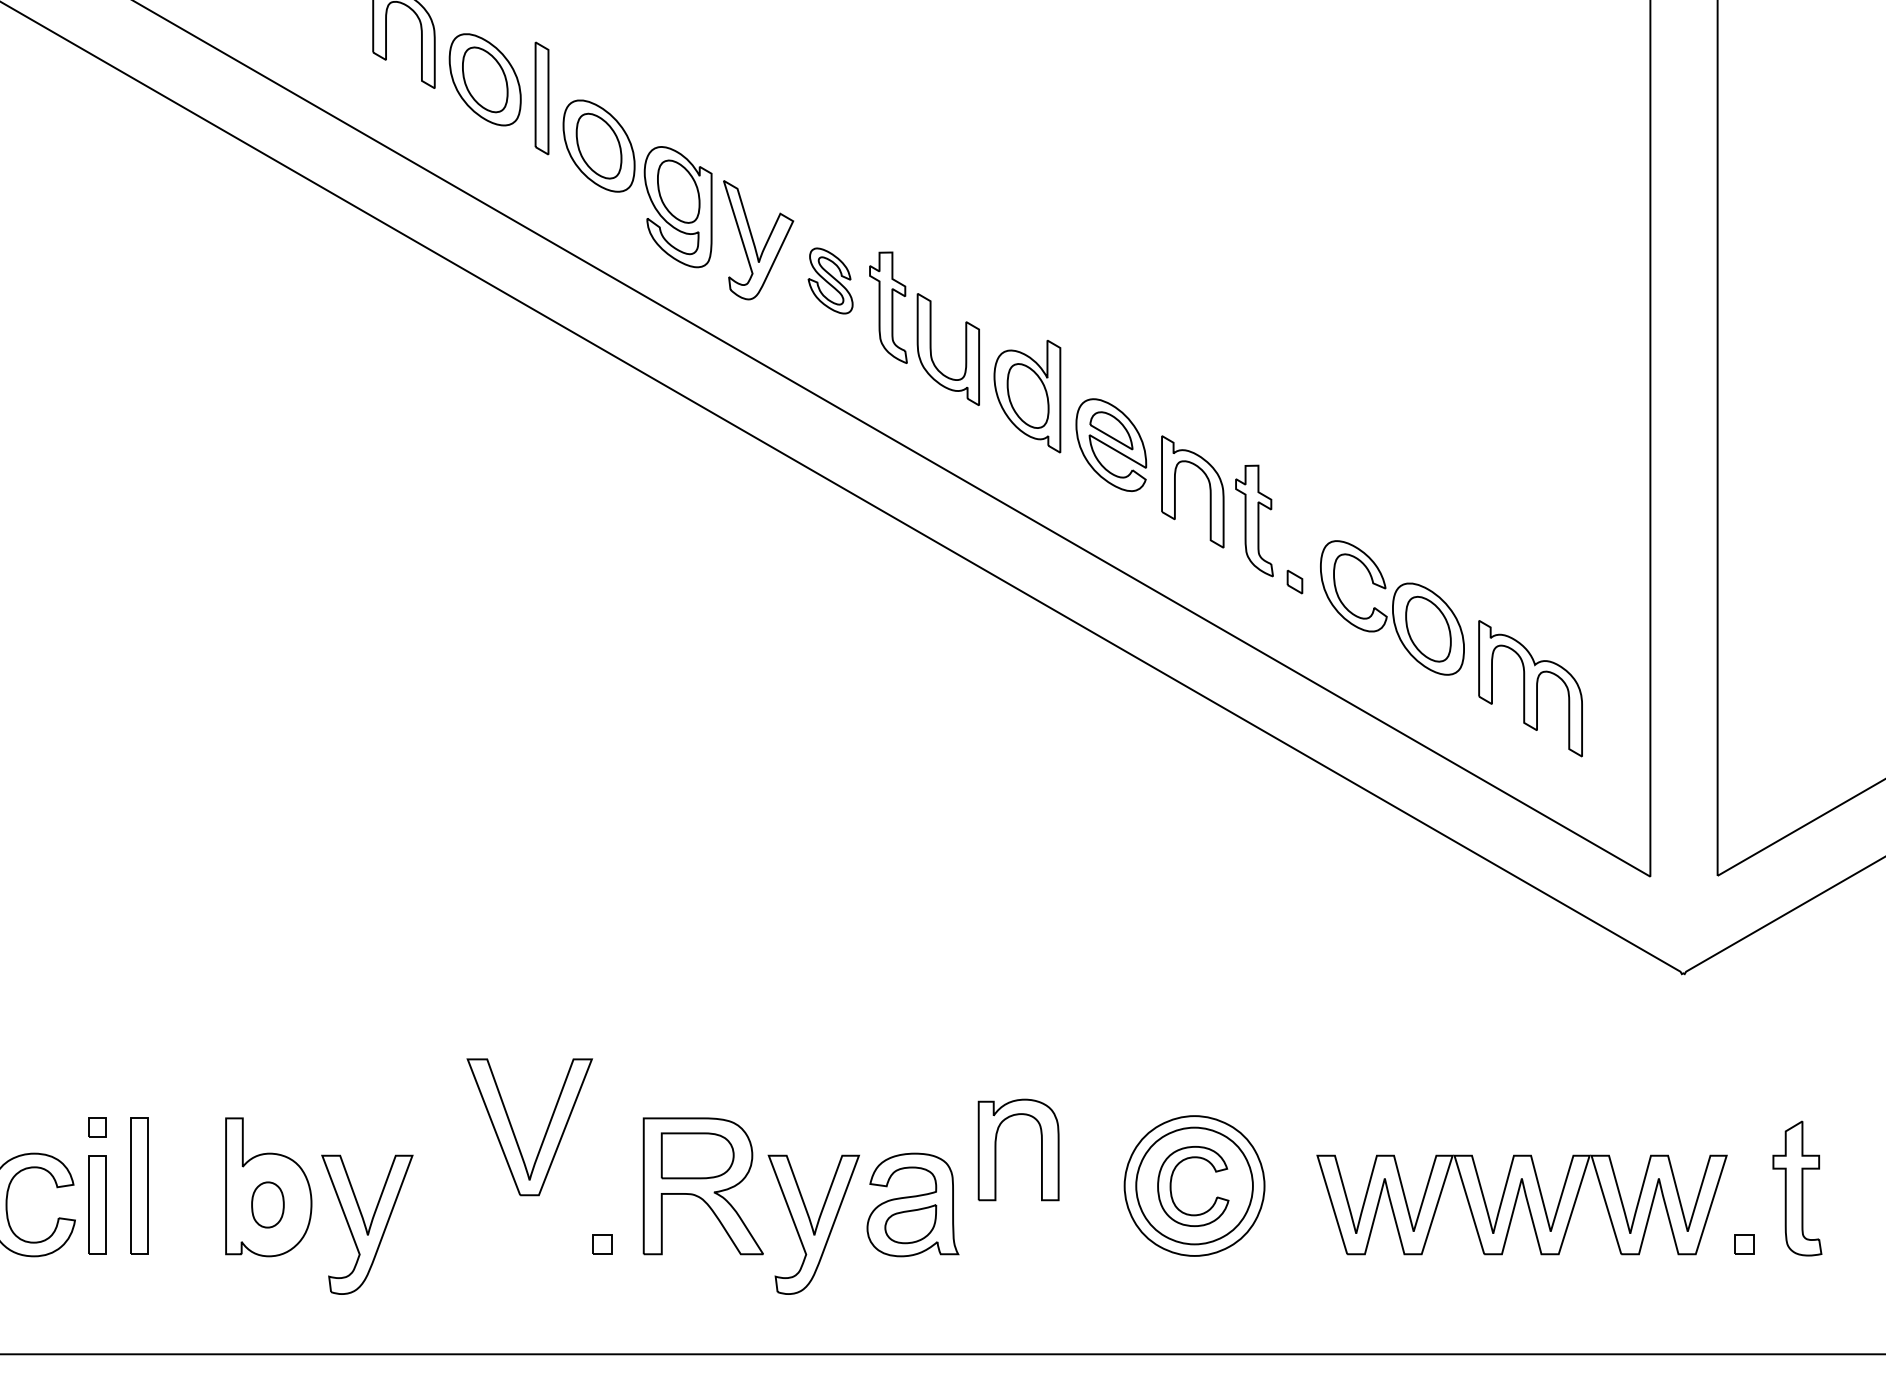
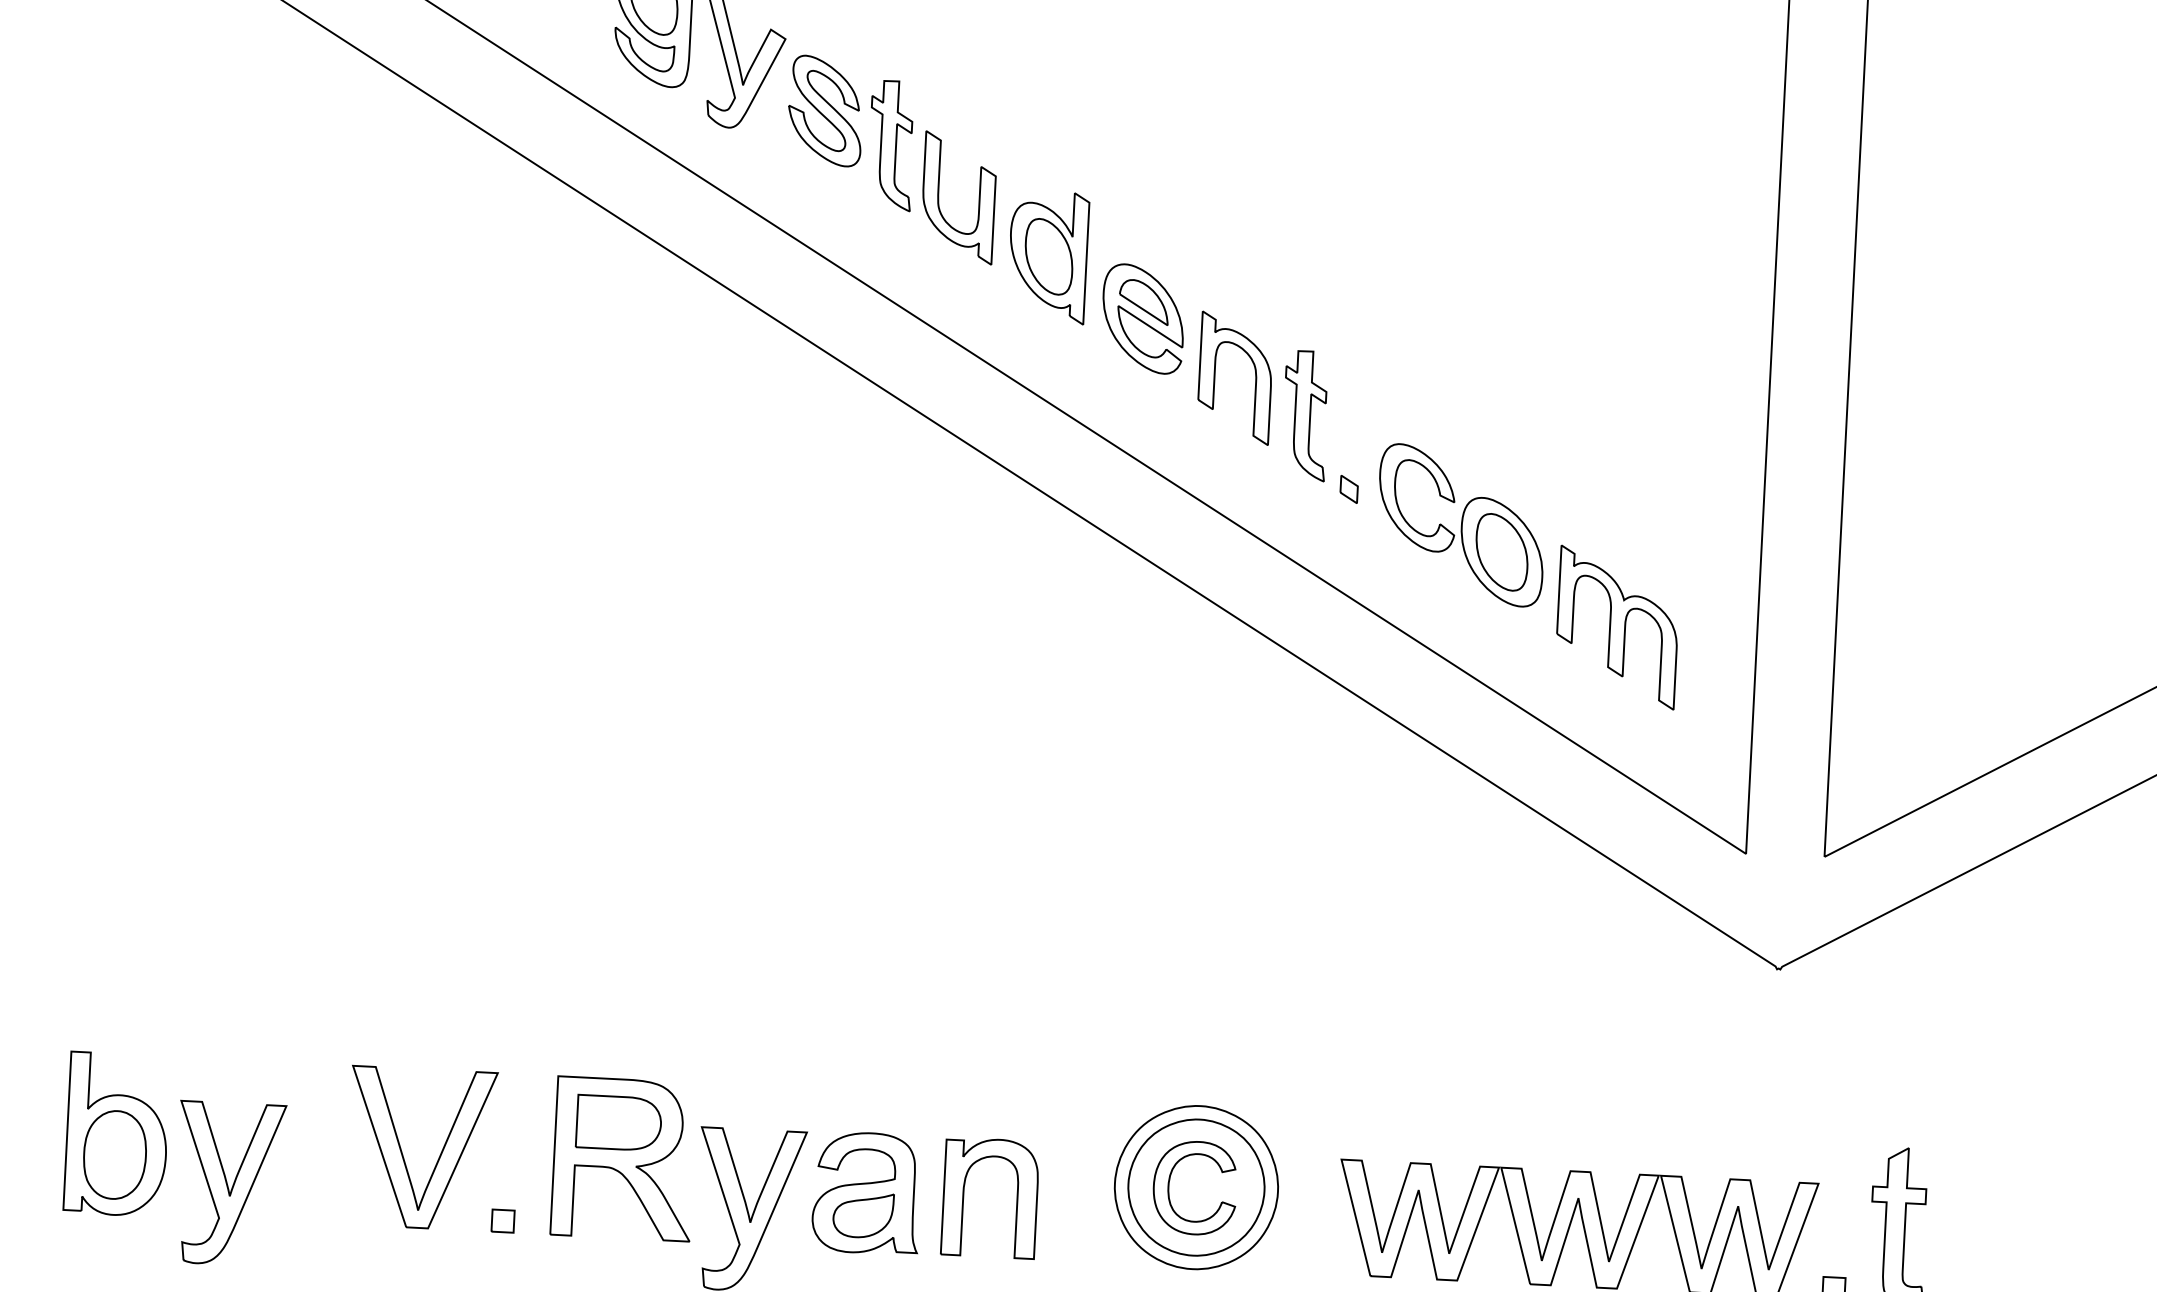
part: (830, 280) -> (825, 110), size x1.43
part: (514, 1132) -> (403, 1153), moved
part: (996, 1149) -> (964, 1196), moved
part: (267, 1204) -> (114, 1154), size x1.67

